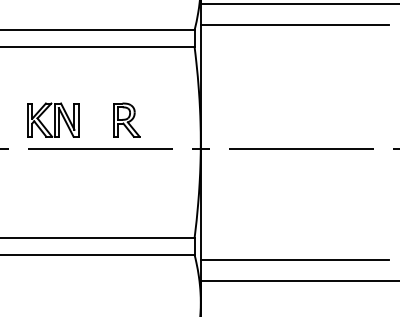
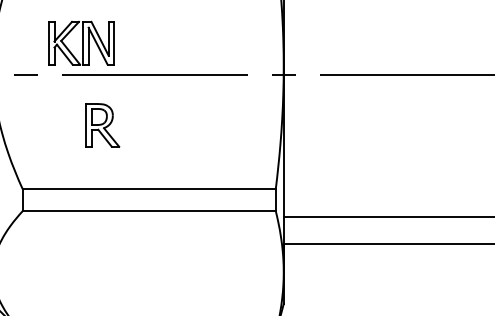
part: (53, 119) -> (81, 42), moved
part: (126, 119) -> (102, 124), moved

